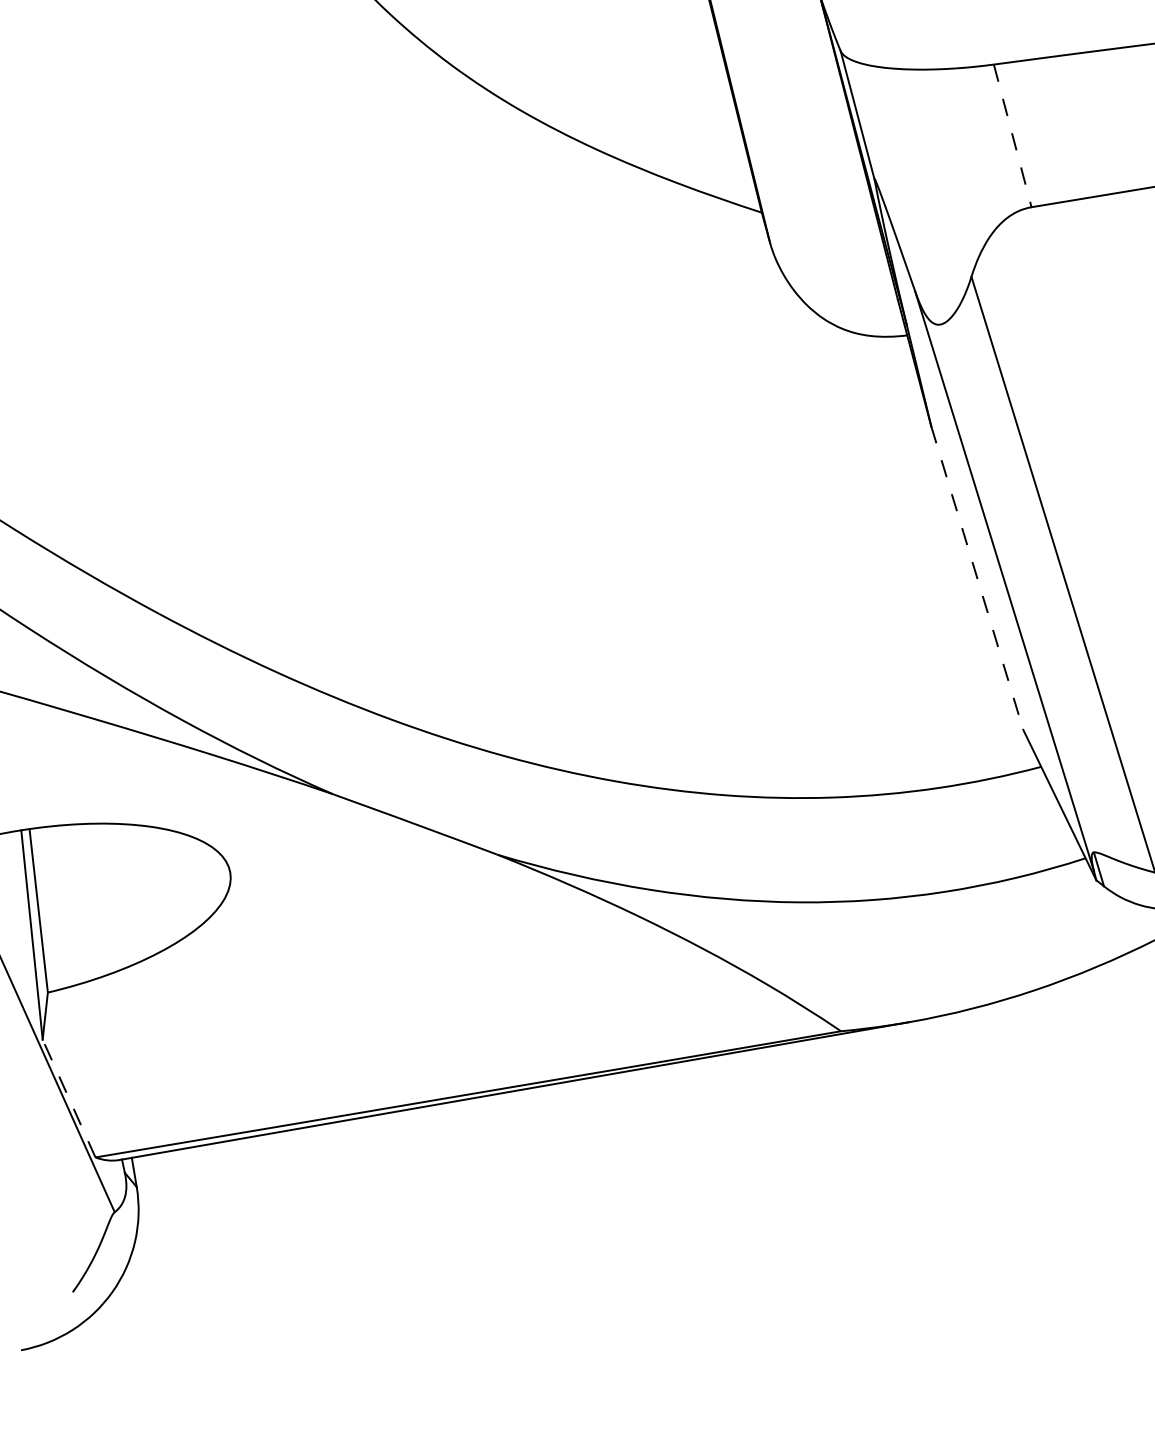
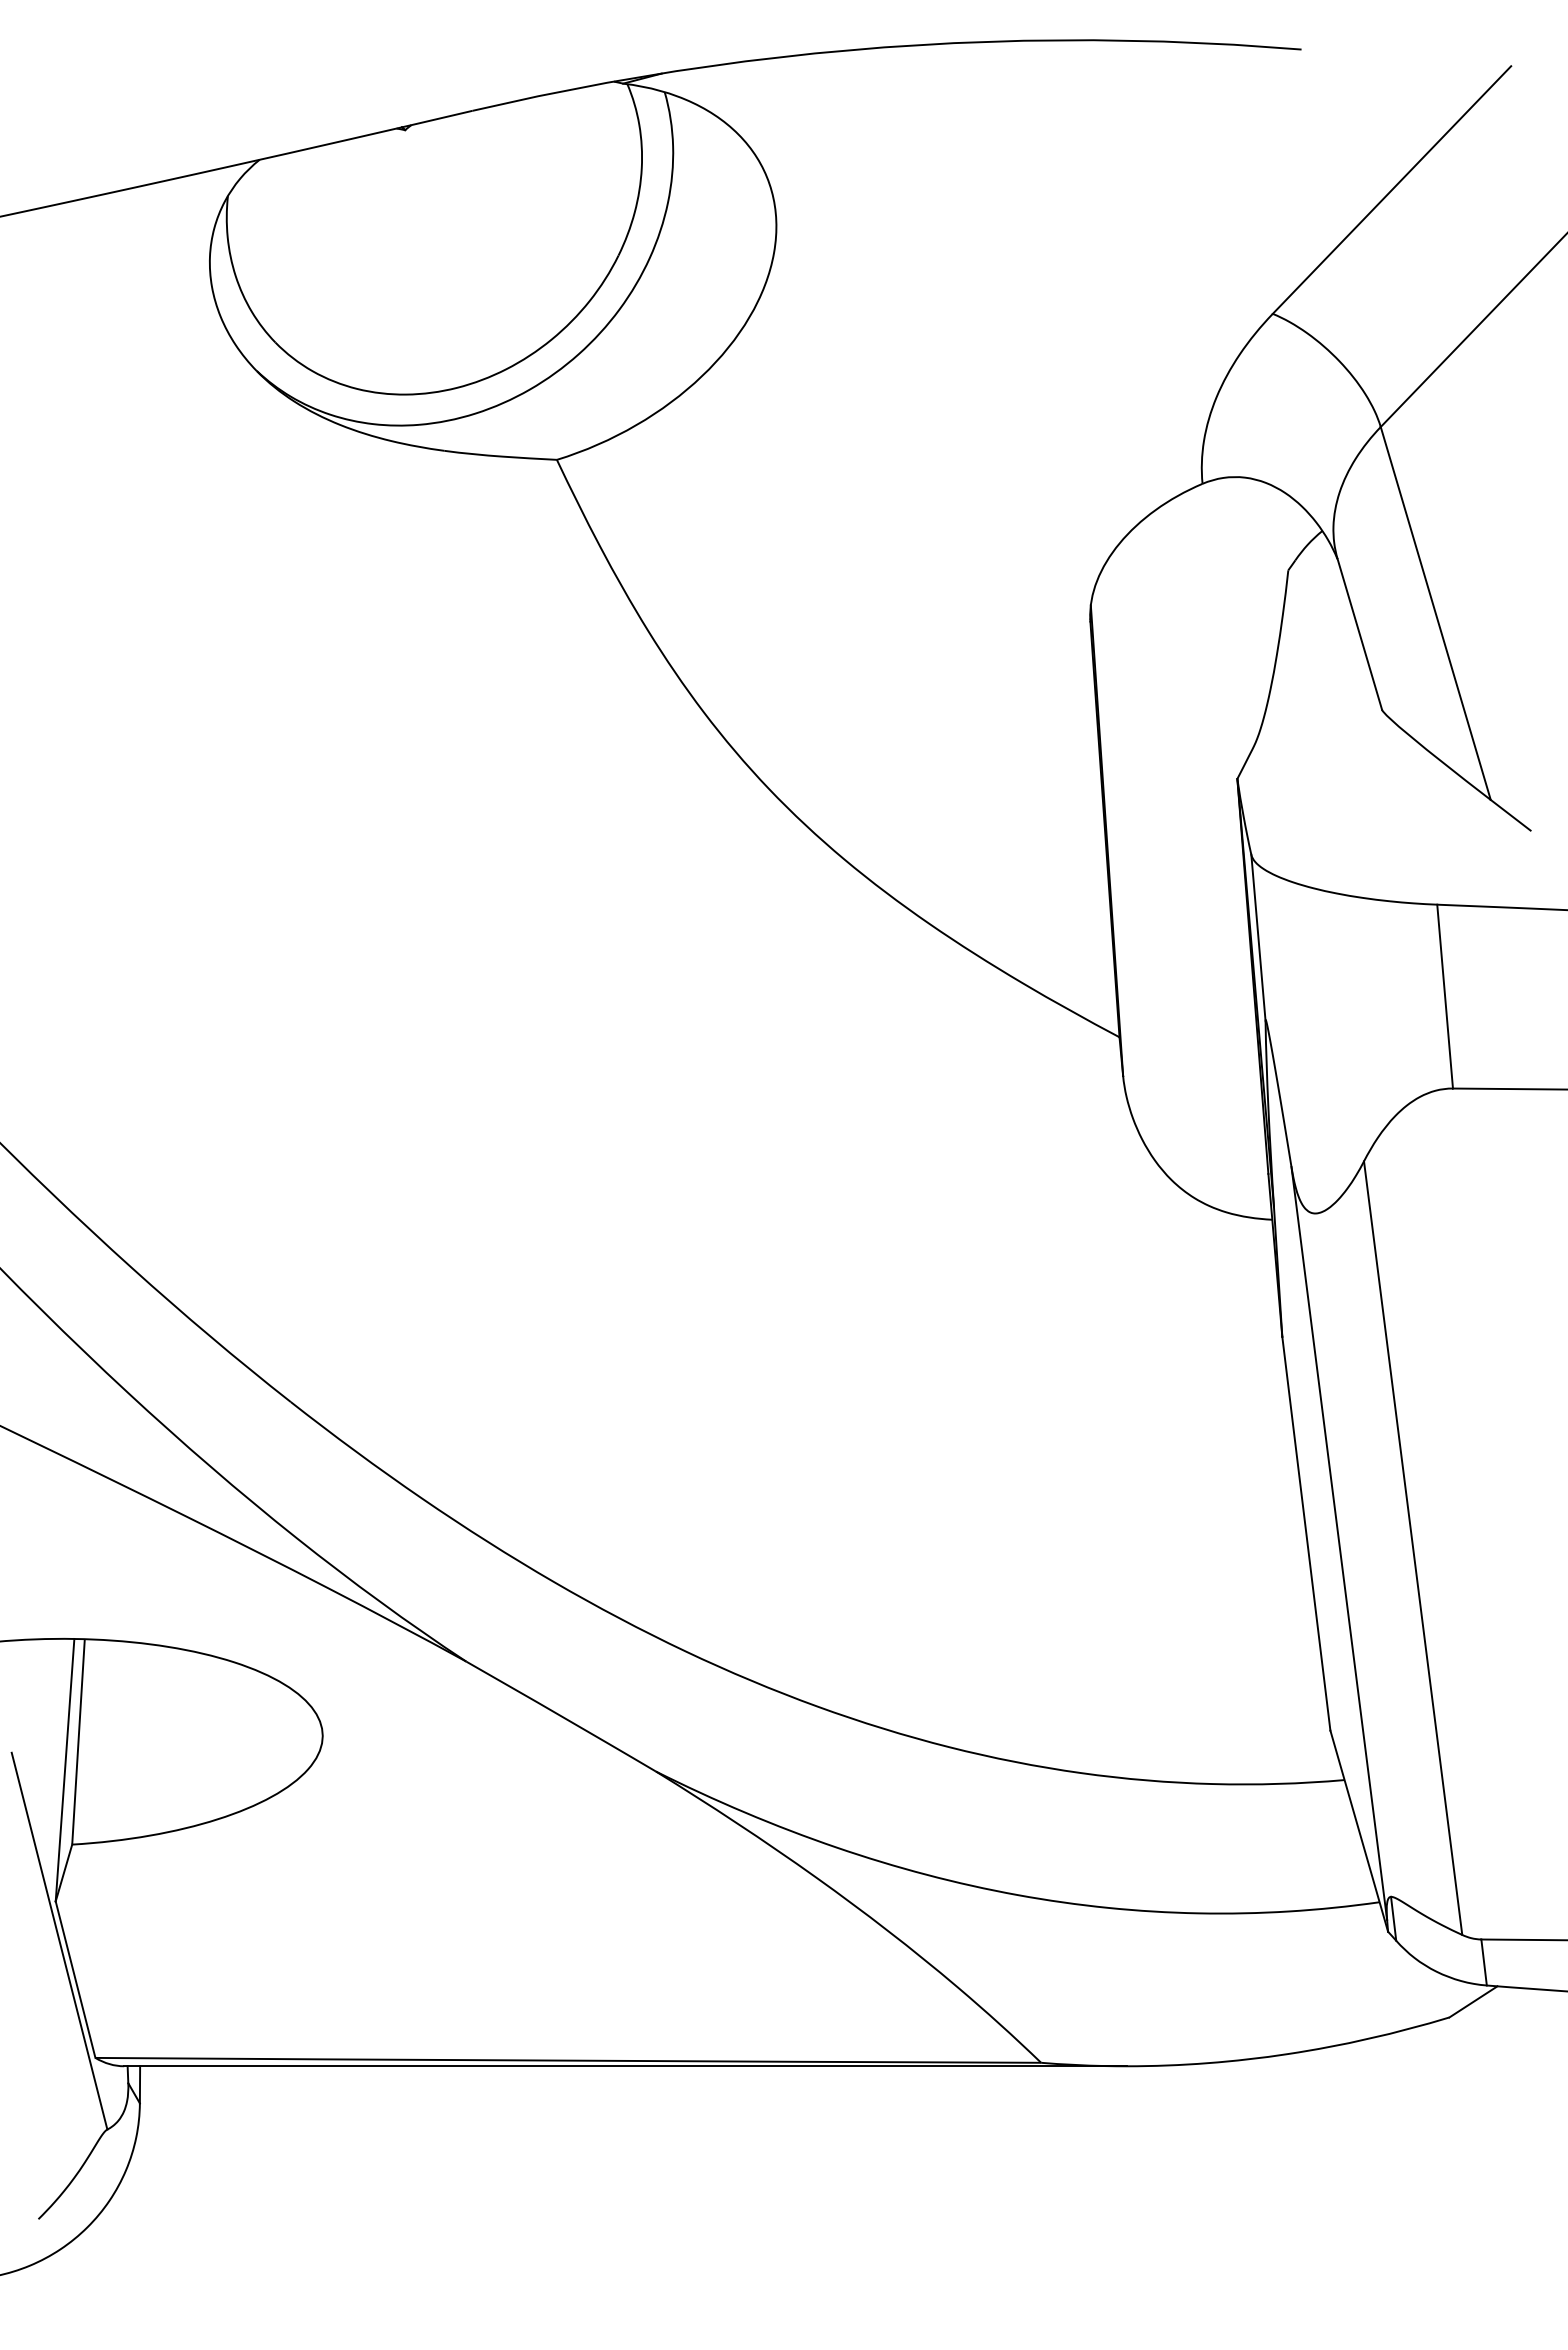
line: (1013, 136) -> (1445, 997), dashed -> solid
line: (977, 578) -> (1306, 1534), dashed -> solid
line: (69, 1098) -> (75, 1979), dashed -> solid

